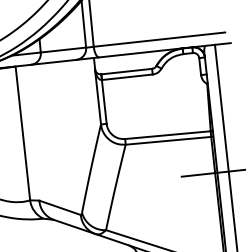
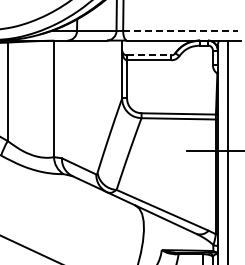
line: (159, 39) -> (180, 30), solid -> dashed
line: (127, 71) -> (149, 55), solid -> dashed

